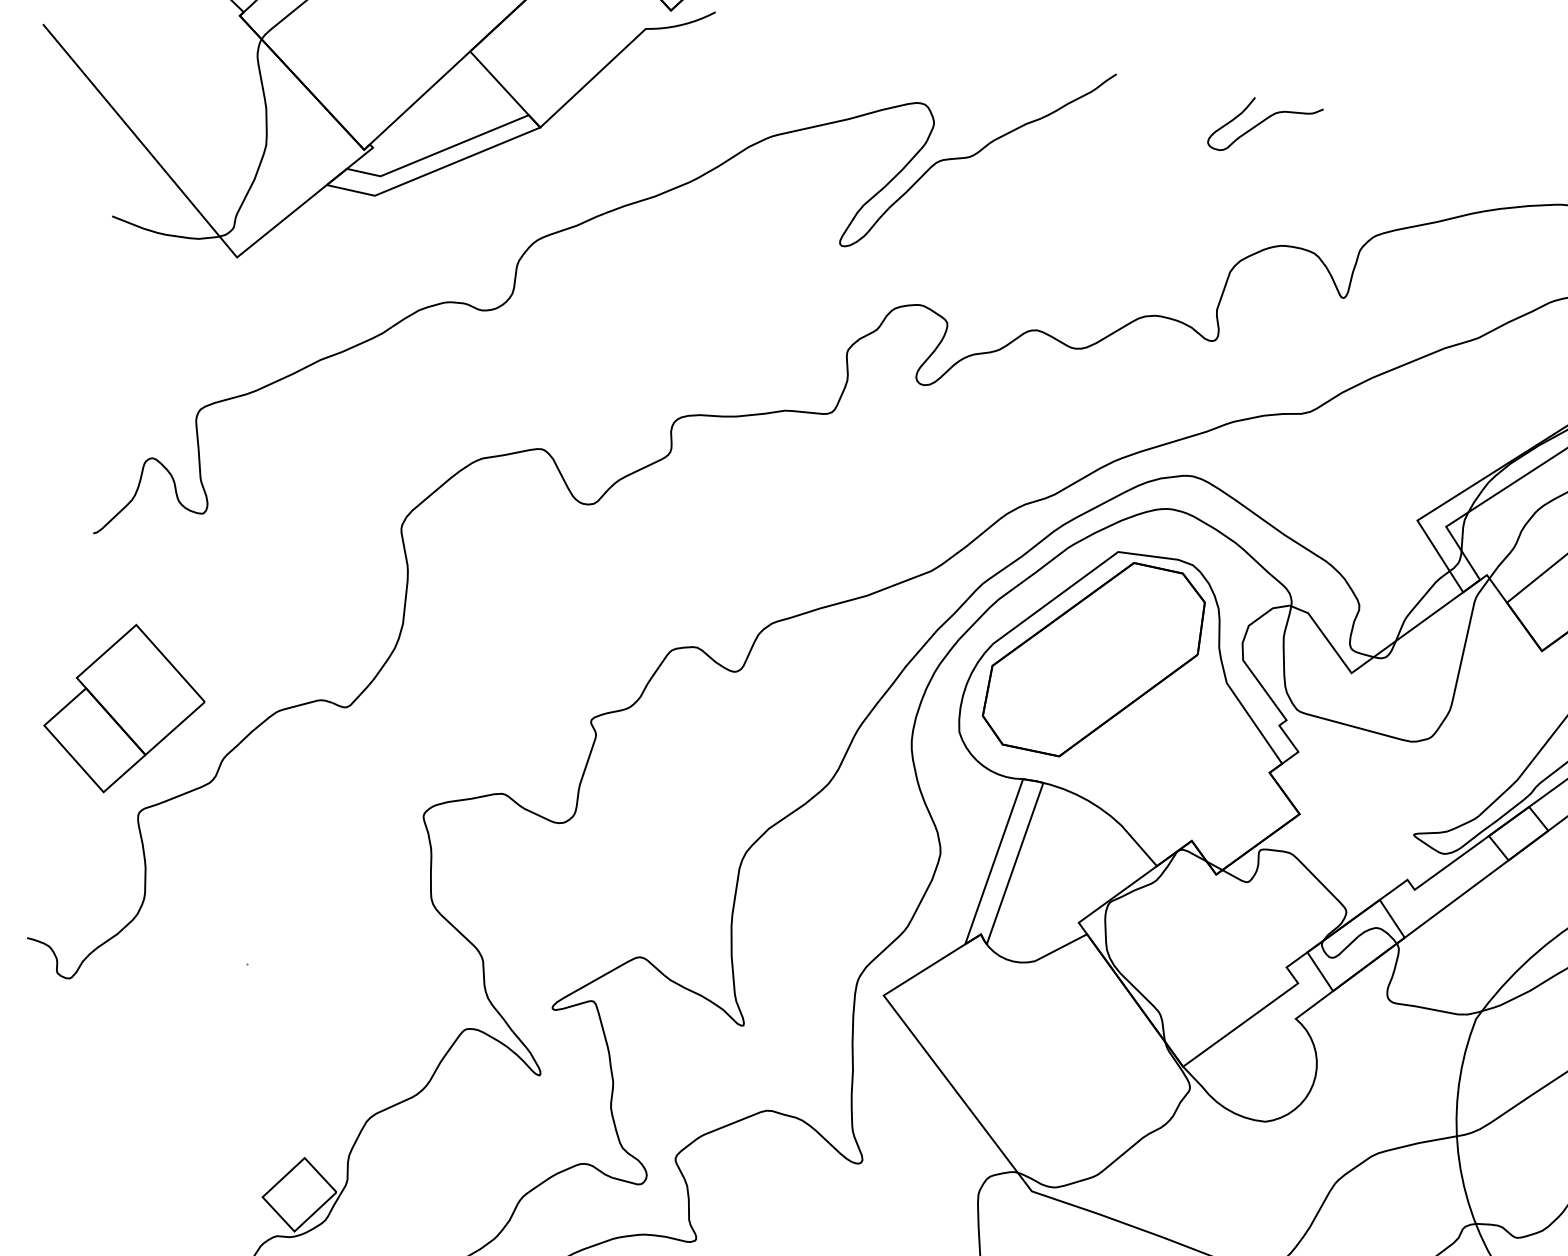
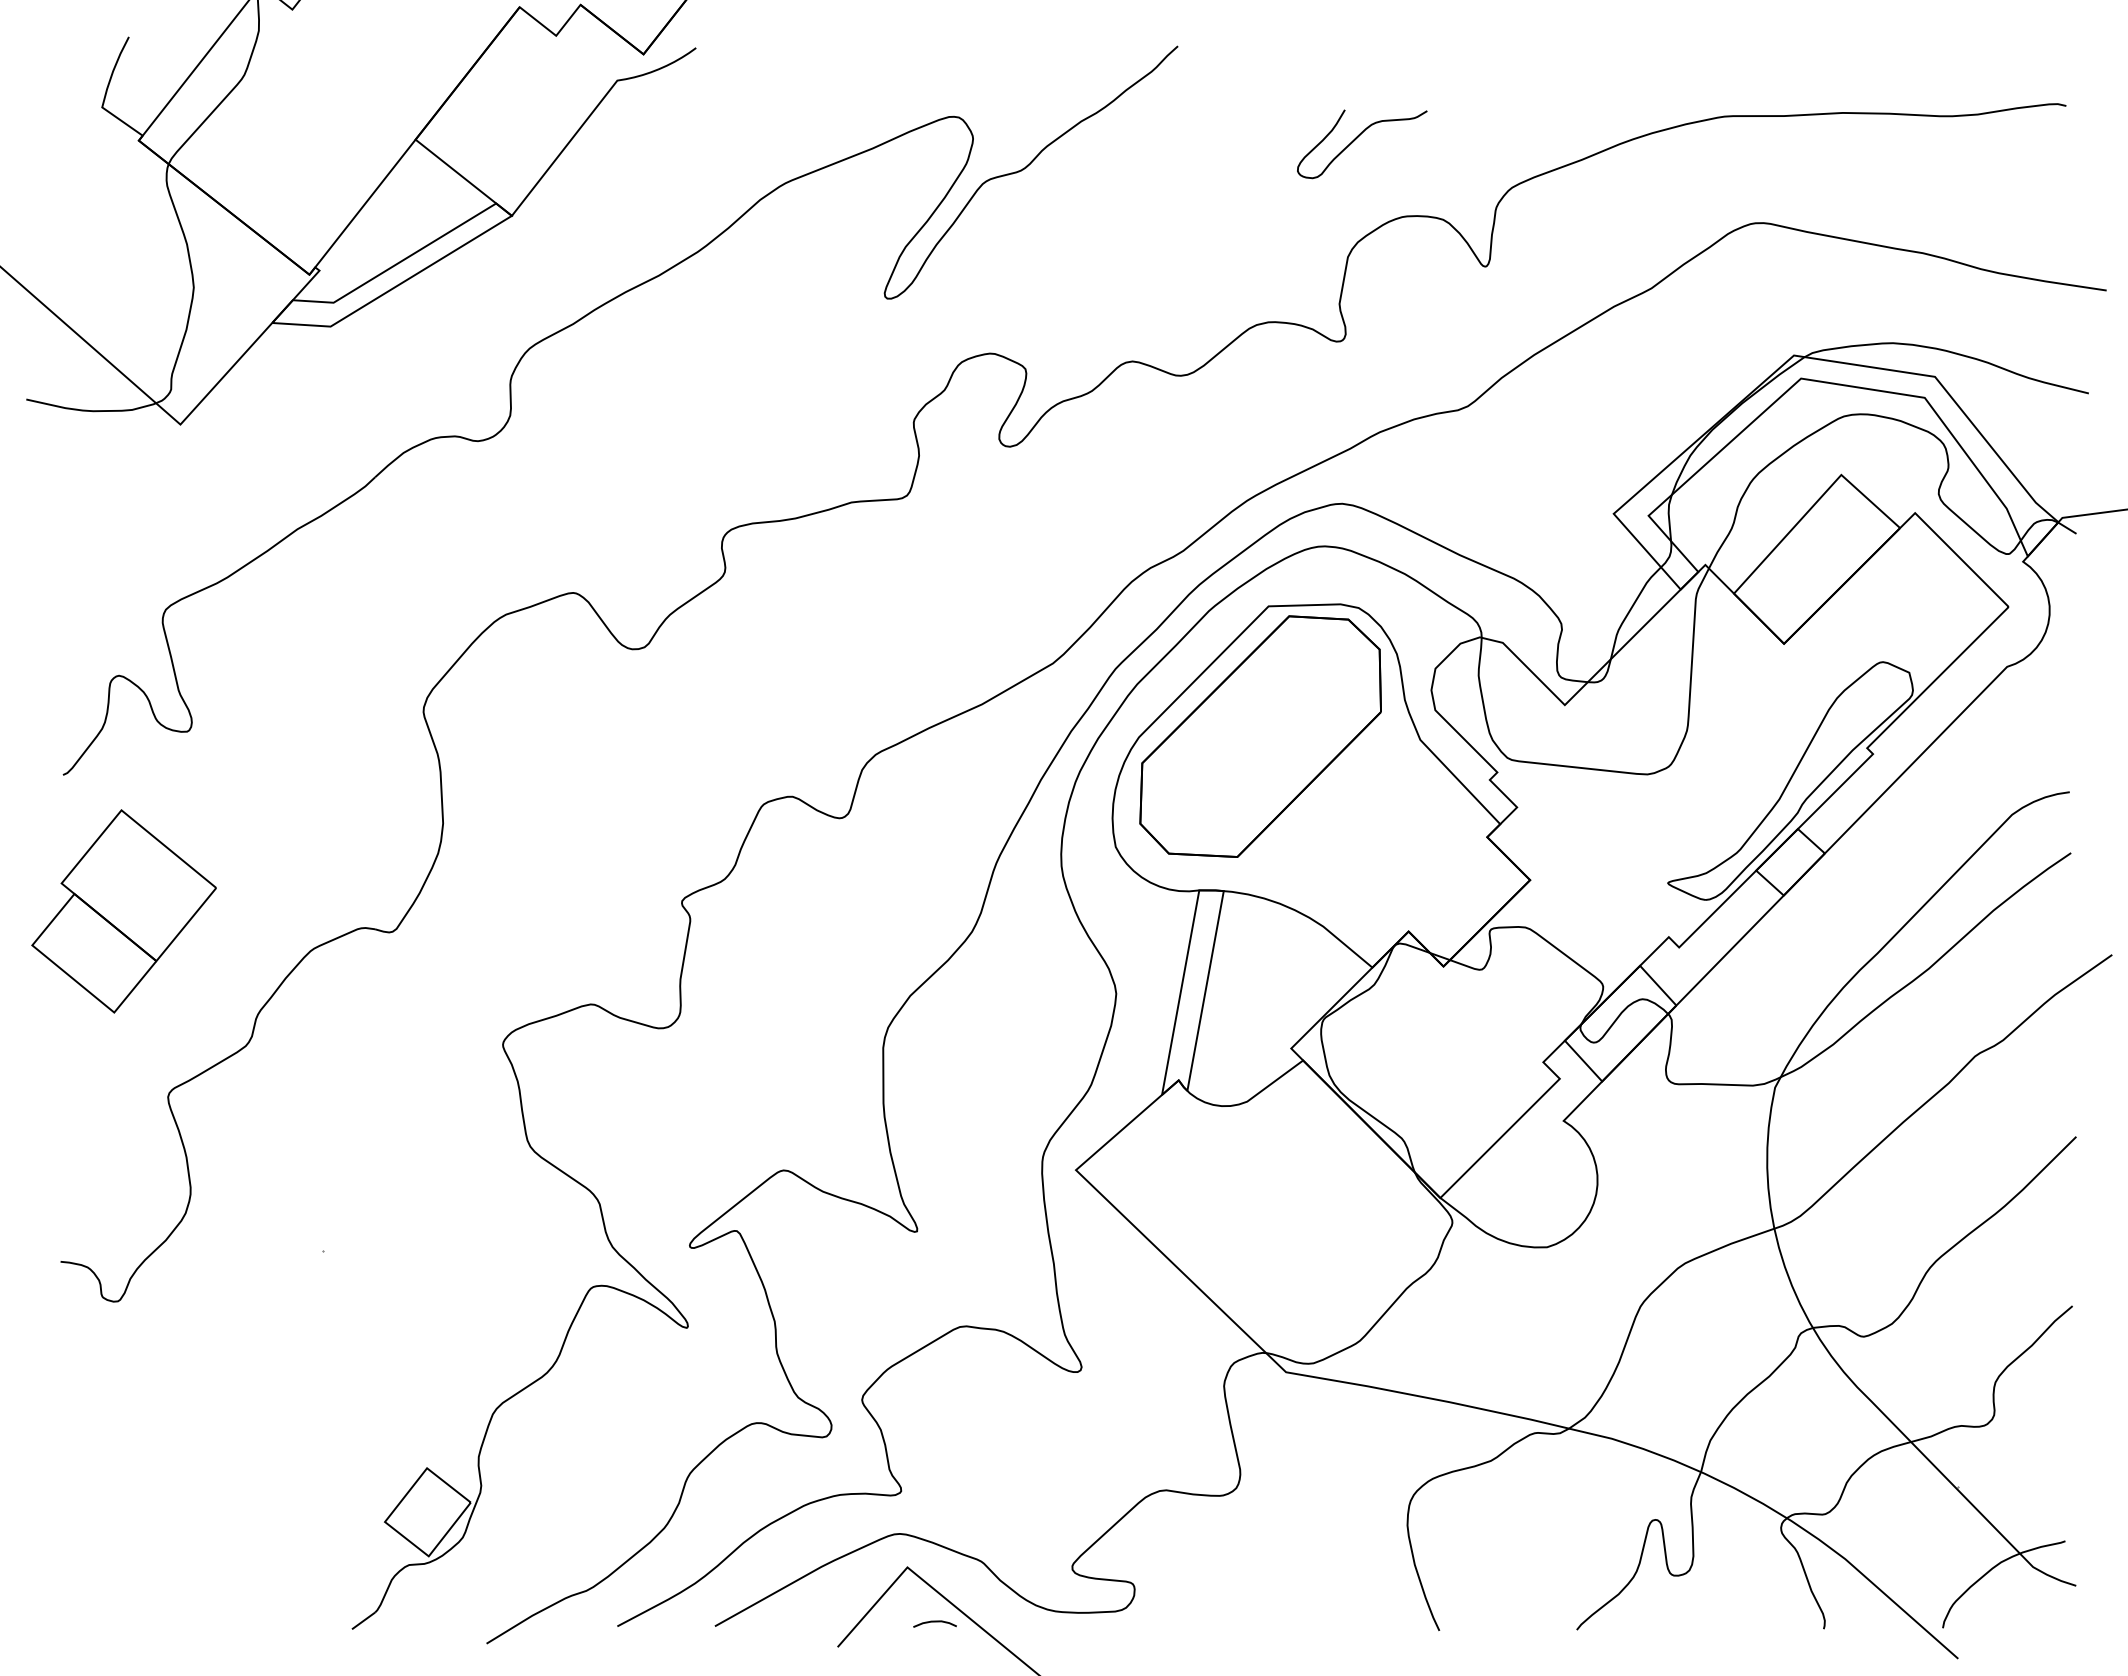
curve: (1261, 123) -> (1357, 138), moved
part: (124, 709) -> (123, 911), moved

